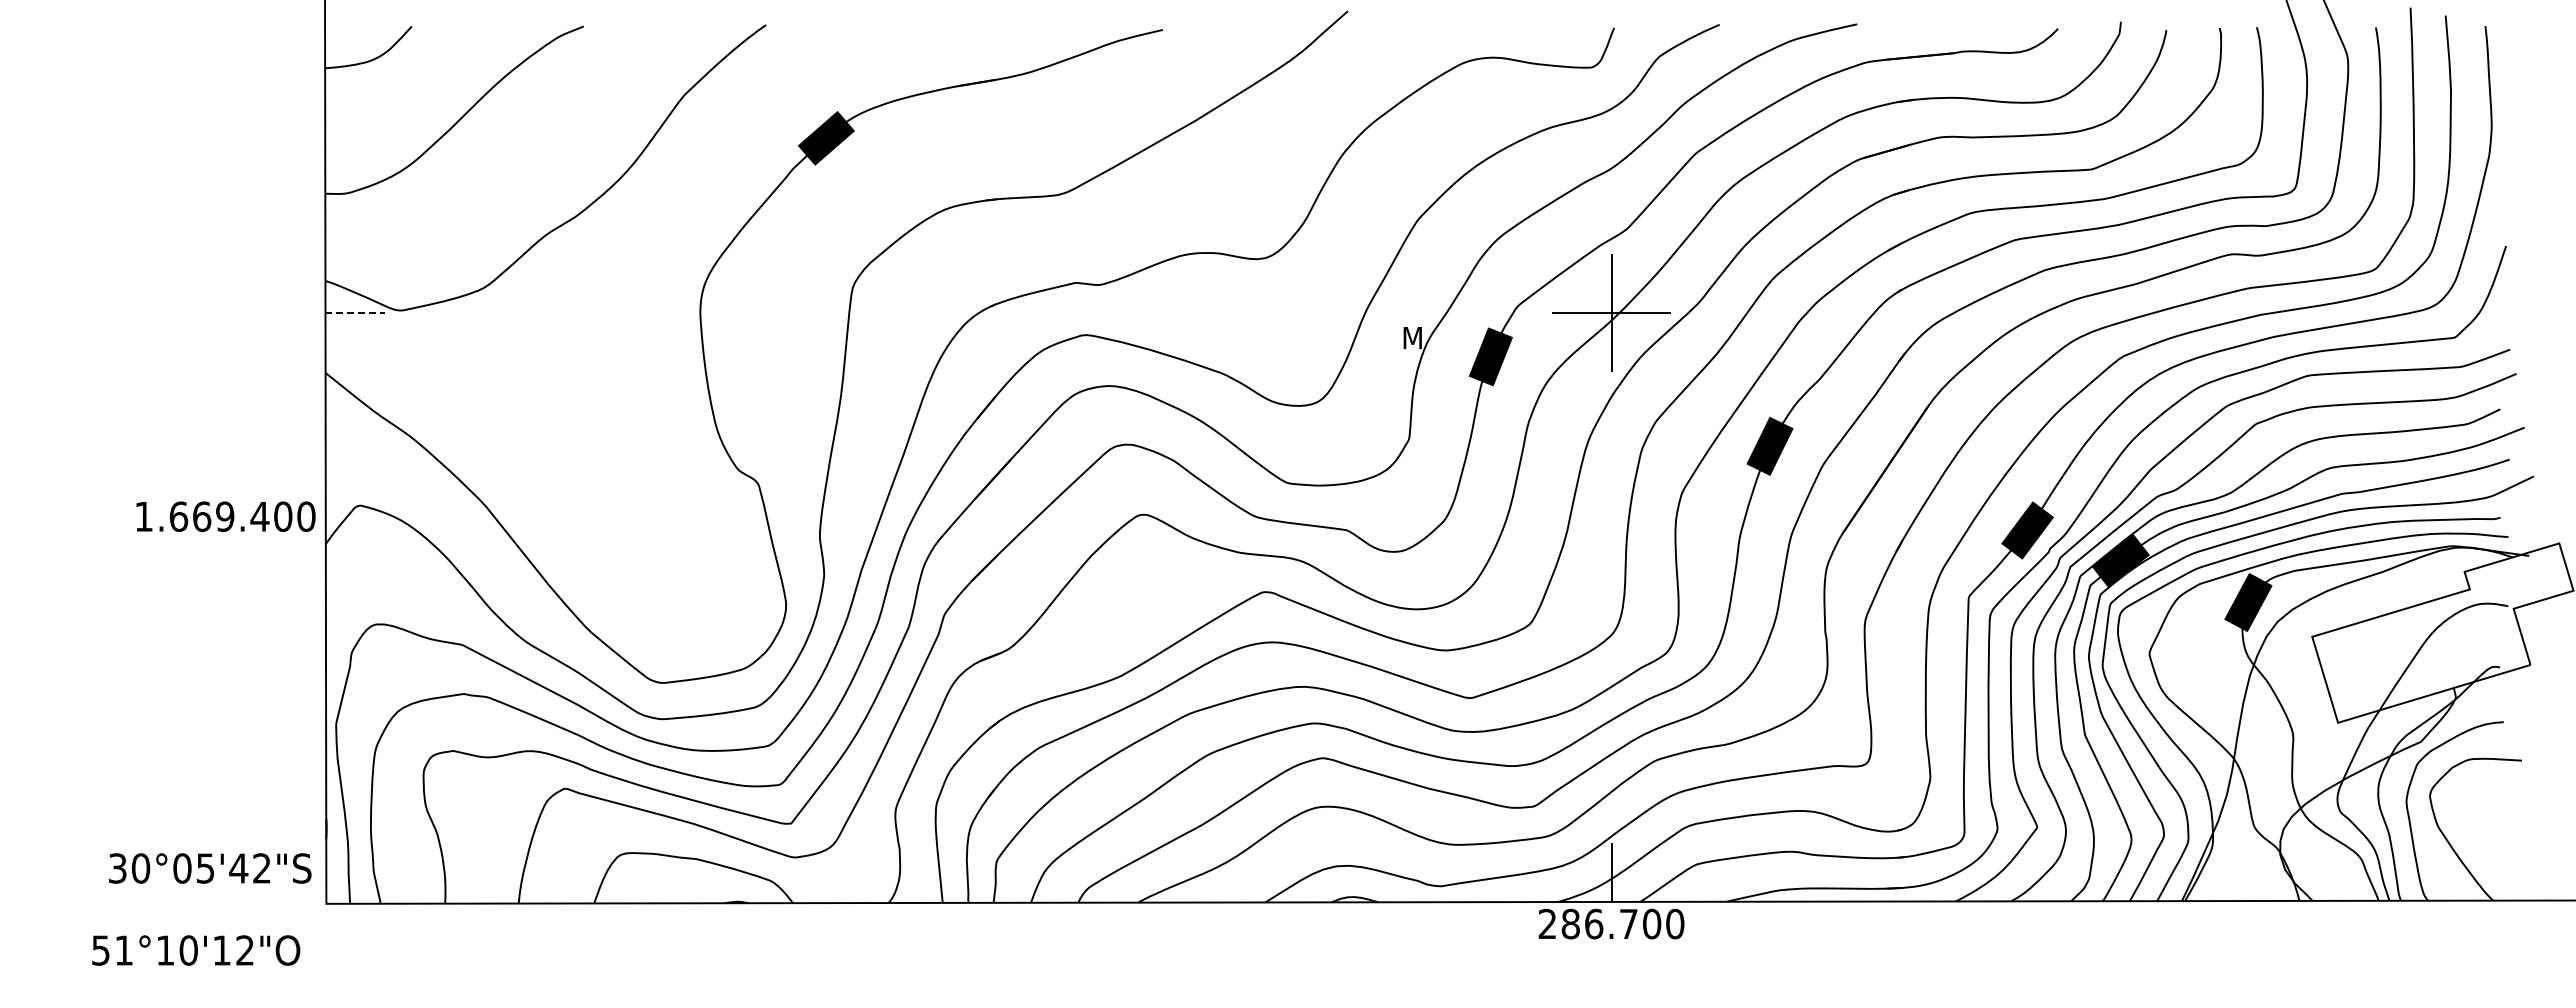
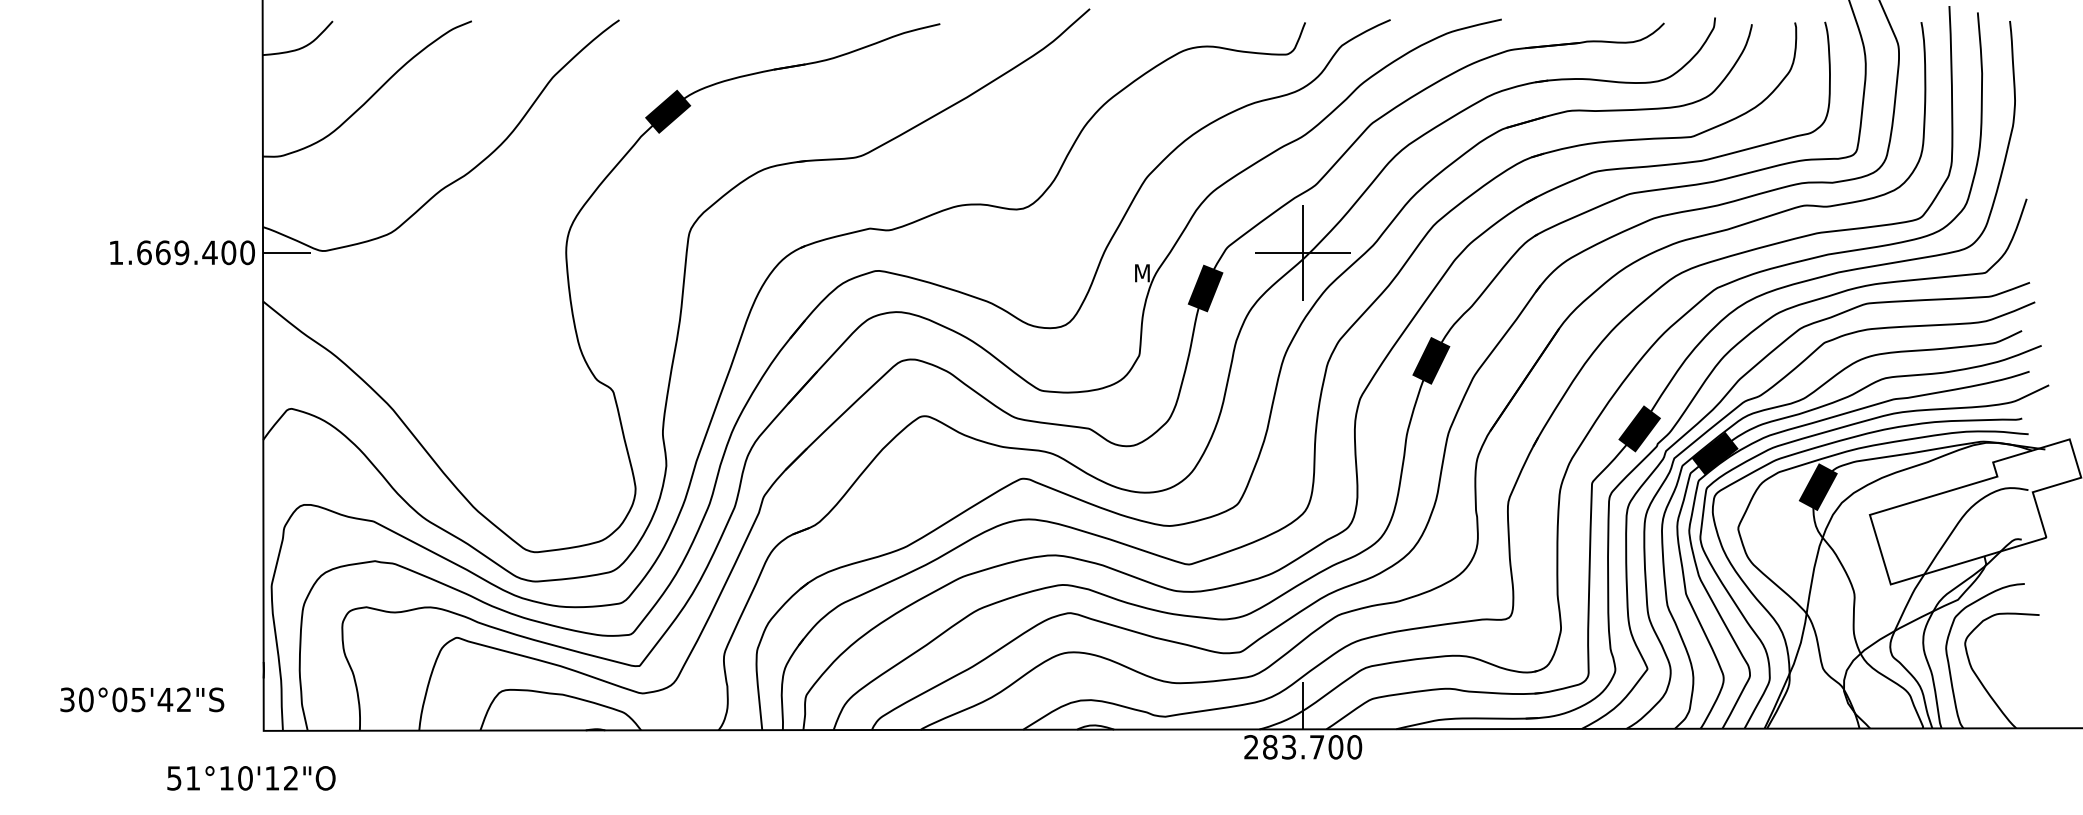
line: (355, 312) -> (287, 252), dashed -> solid
text: (225, 516) -> (182, 252), moved
text: (210, 868) -> (142, 699), moved
text: (1594, 923) -> (1289, 746), 286.700 -> 283.700
text: (196, 950) -> (251, 778), moved

